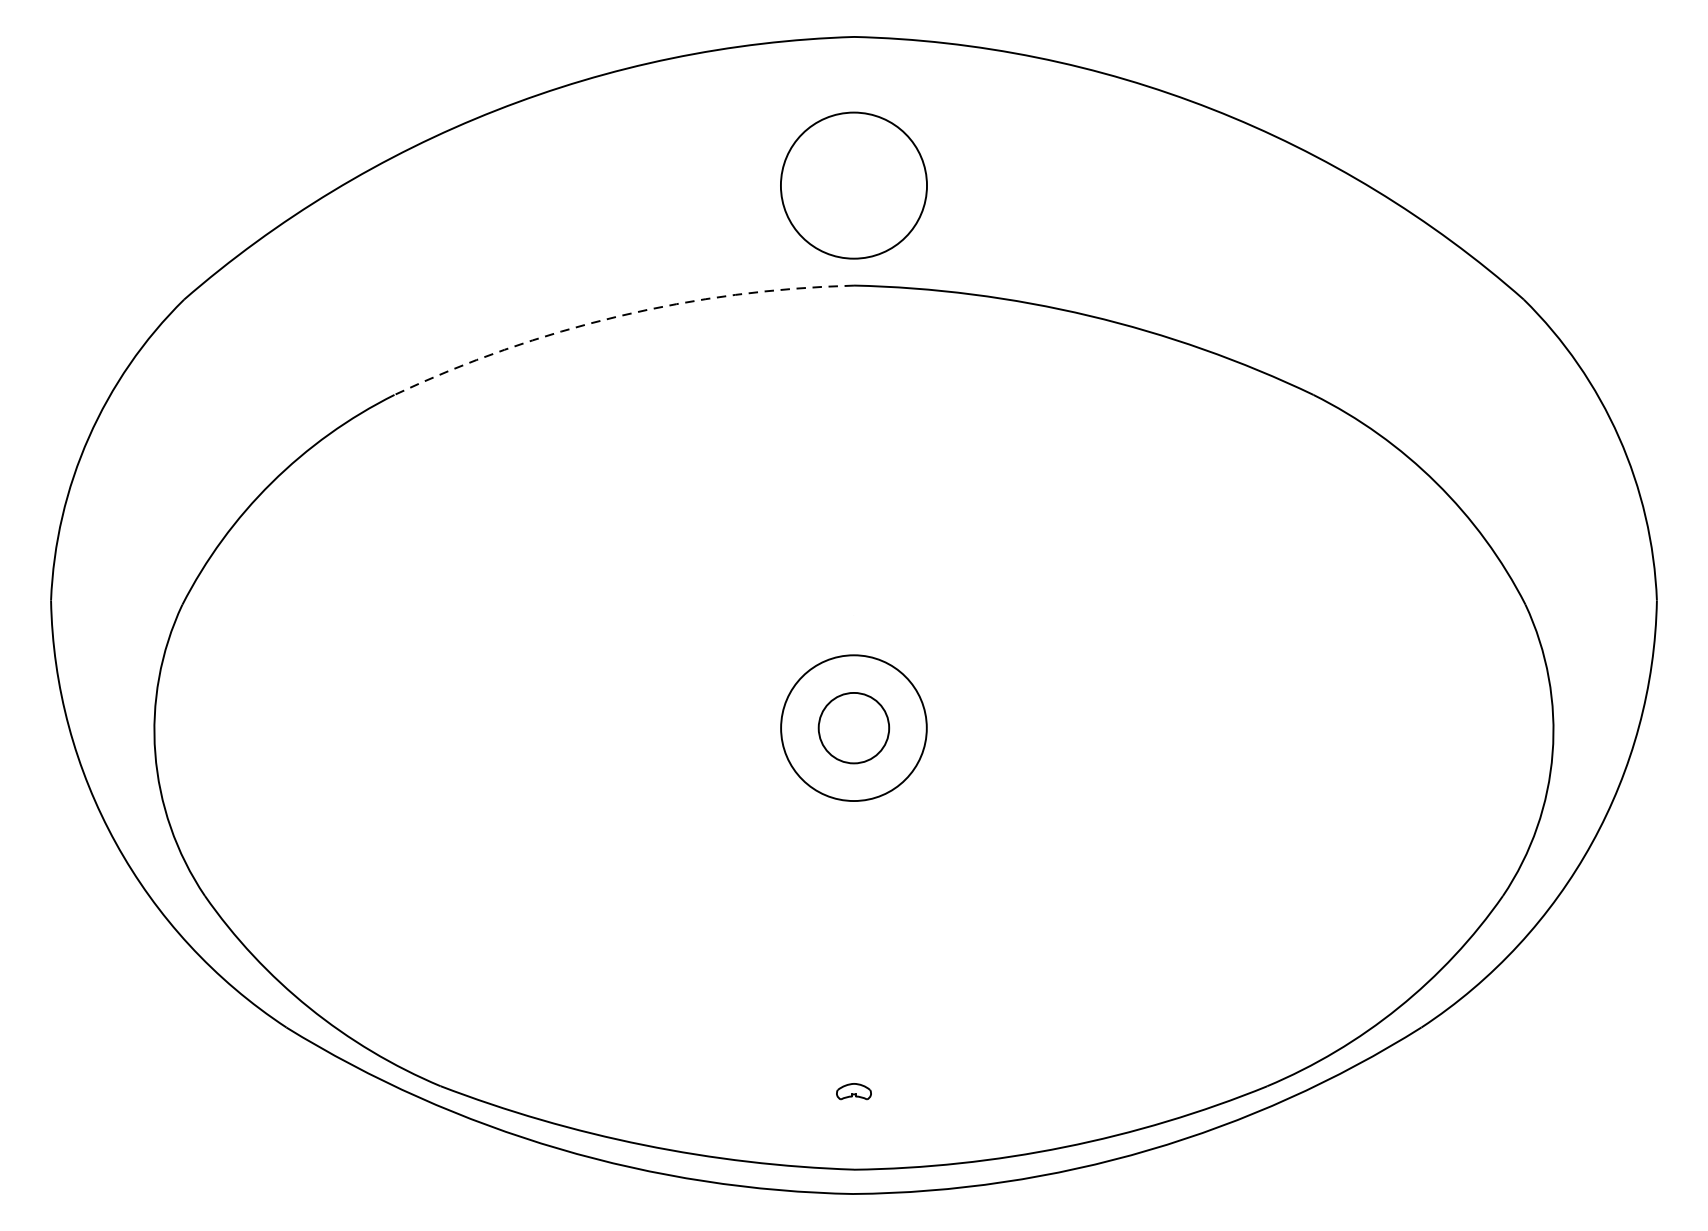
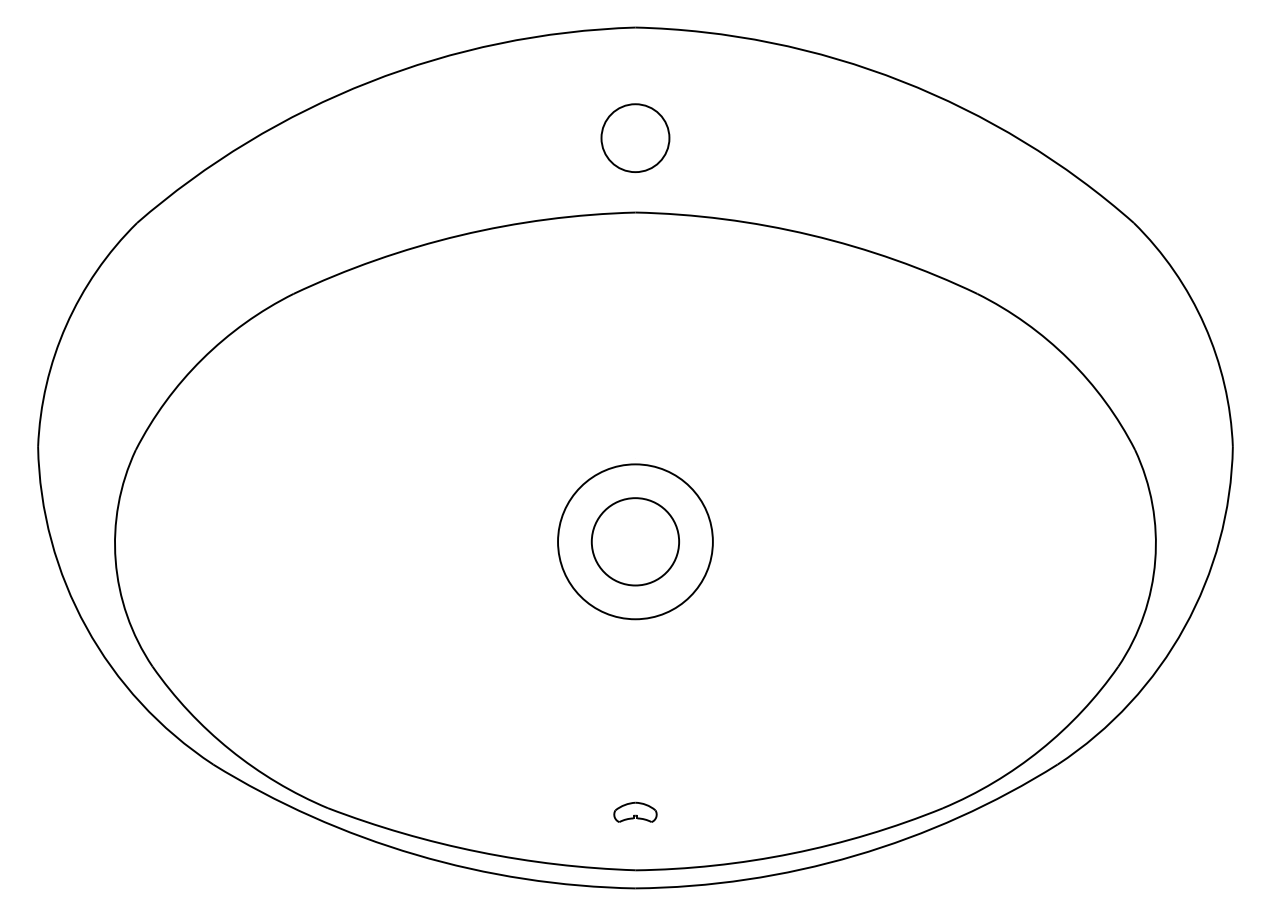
circle: (854, 186) -> (635, 138), size x0.62
arc: (618, 316) -> (460, 235), dashed -> solid
circle: (854, 727) -> (635, 541), size x1.43
circle: (854, 727) -> (635, 541), size x1.67
part: (854, 1090) -> (635, 811), size x1.67

